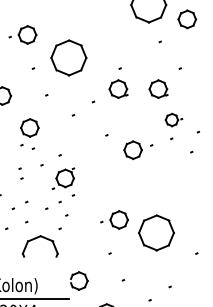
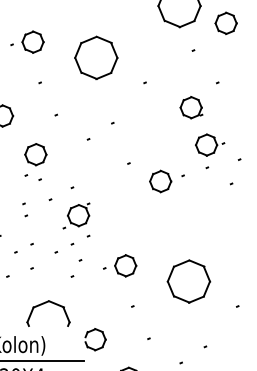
part: (68, 57) -> (95, 57), moved
part: (118, 88) -> (143, 106), removed
part: (173, 119) -> (209, 144), size x1.43
part: (114, 219) -> (120, 265), moved
part: (38, 238) -> (46, 303), moved

